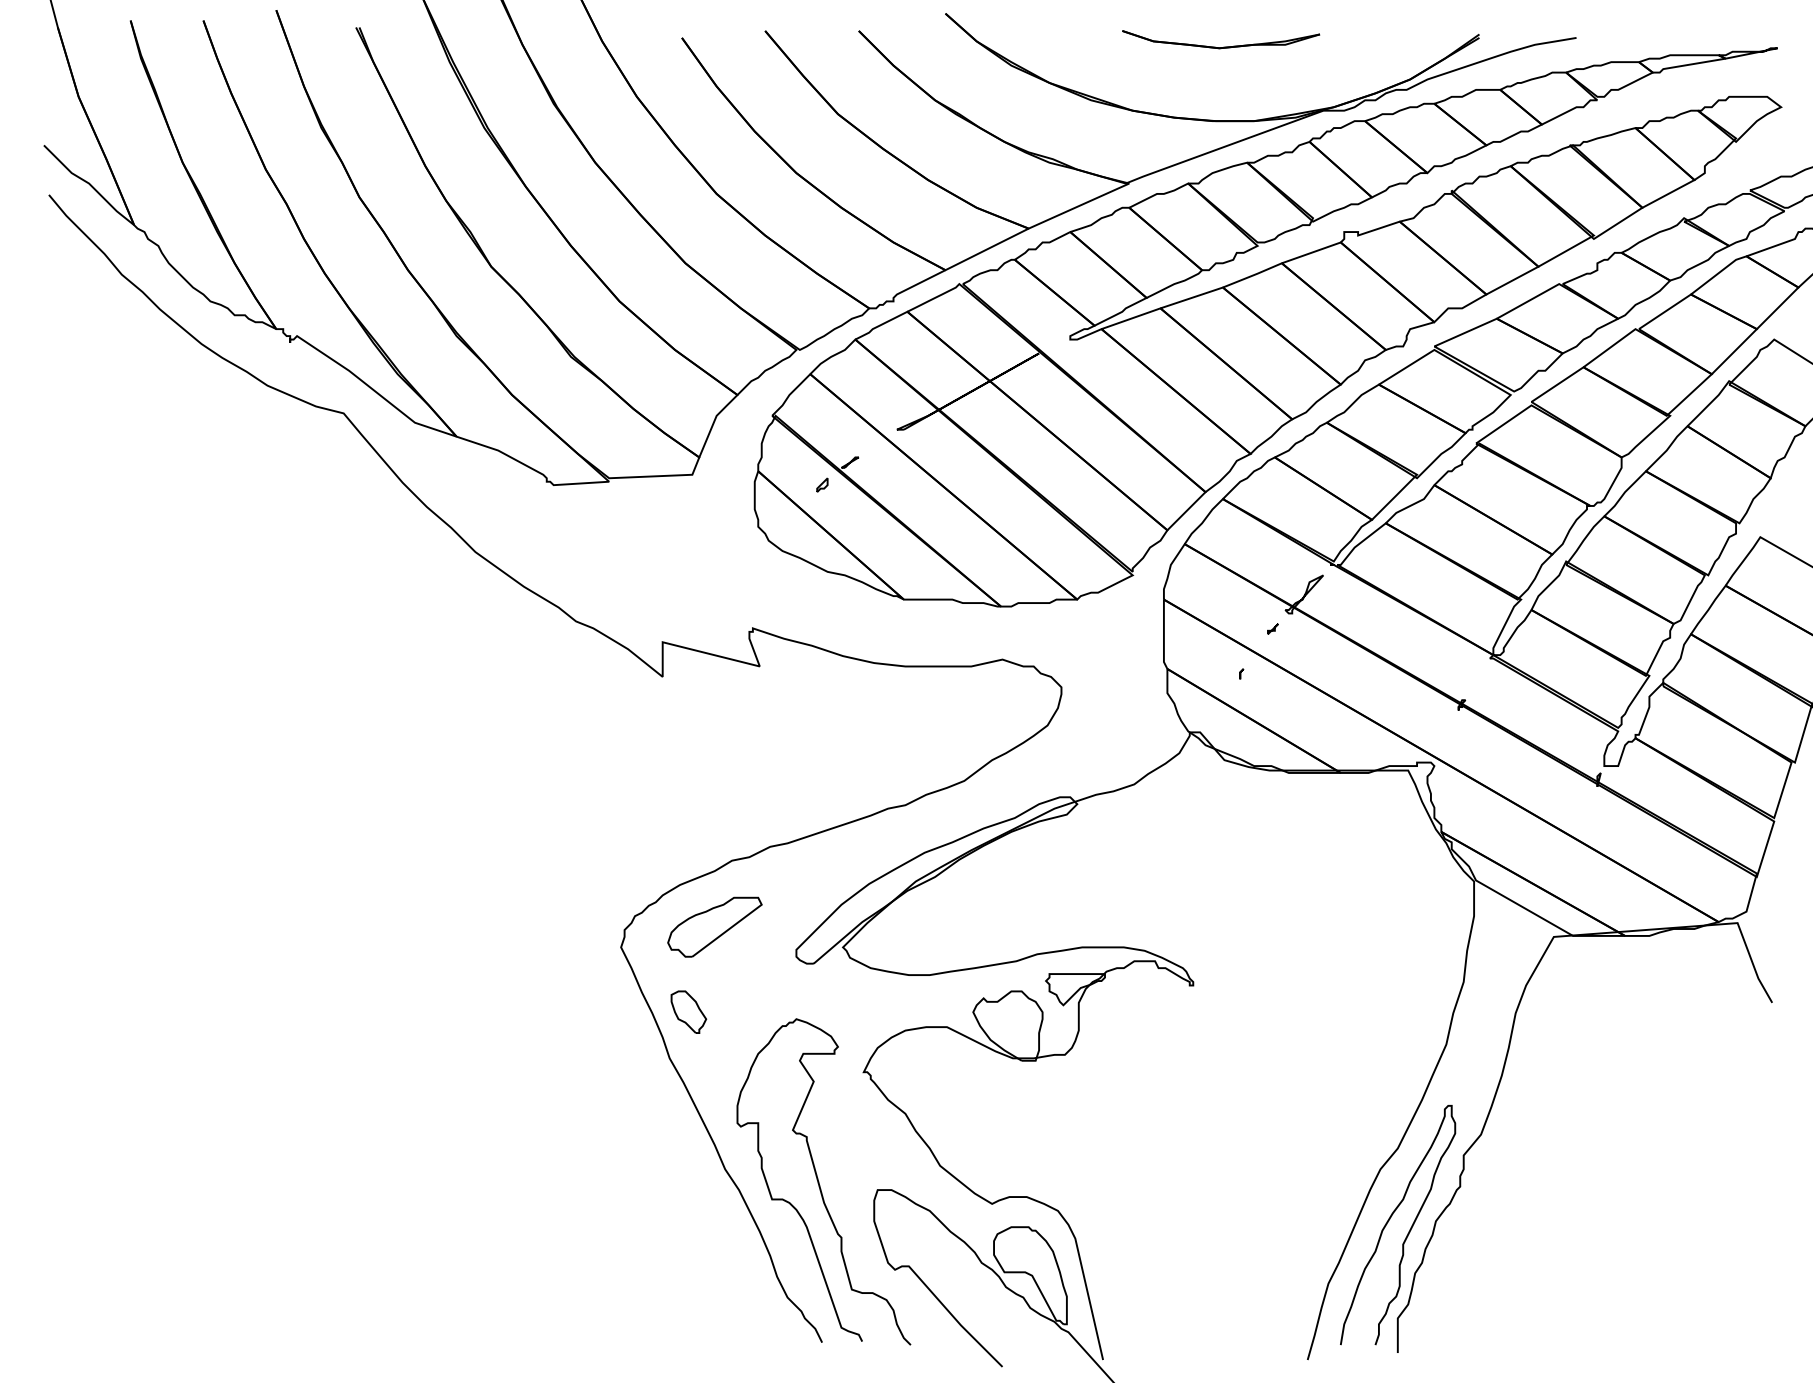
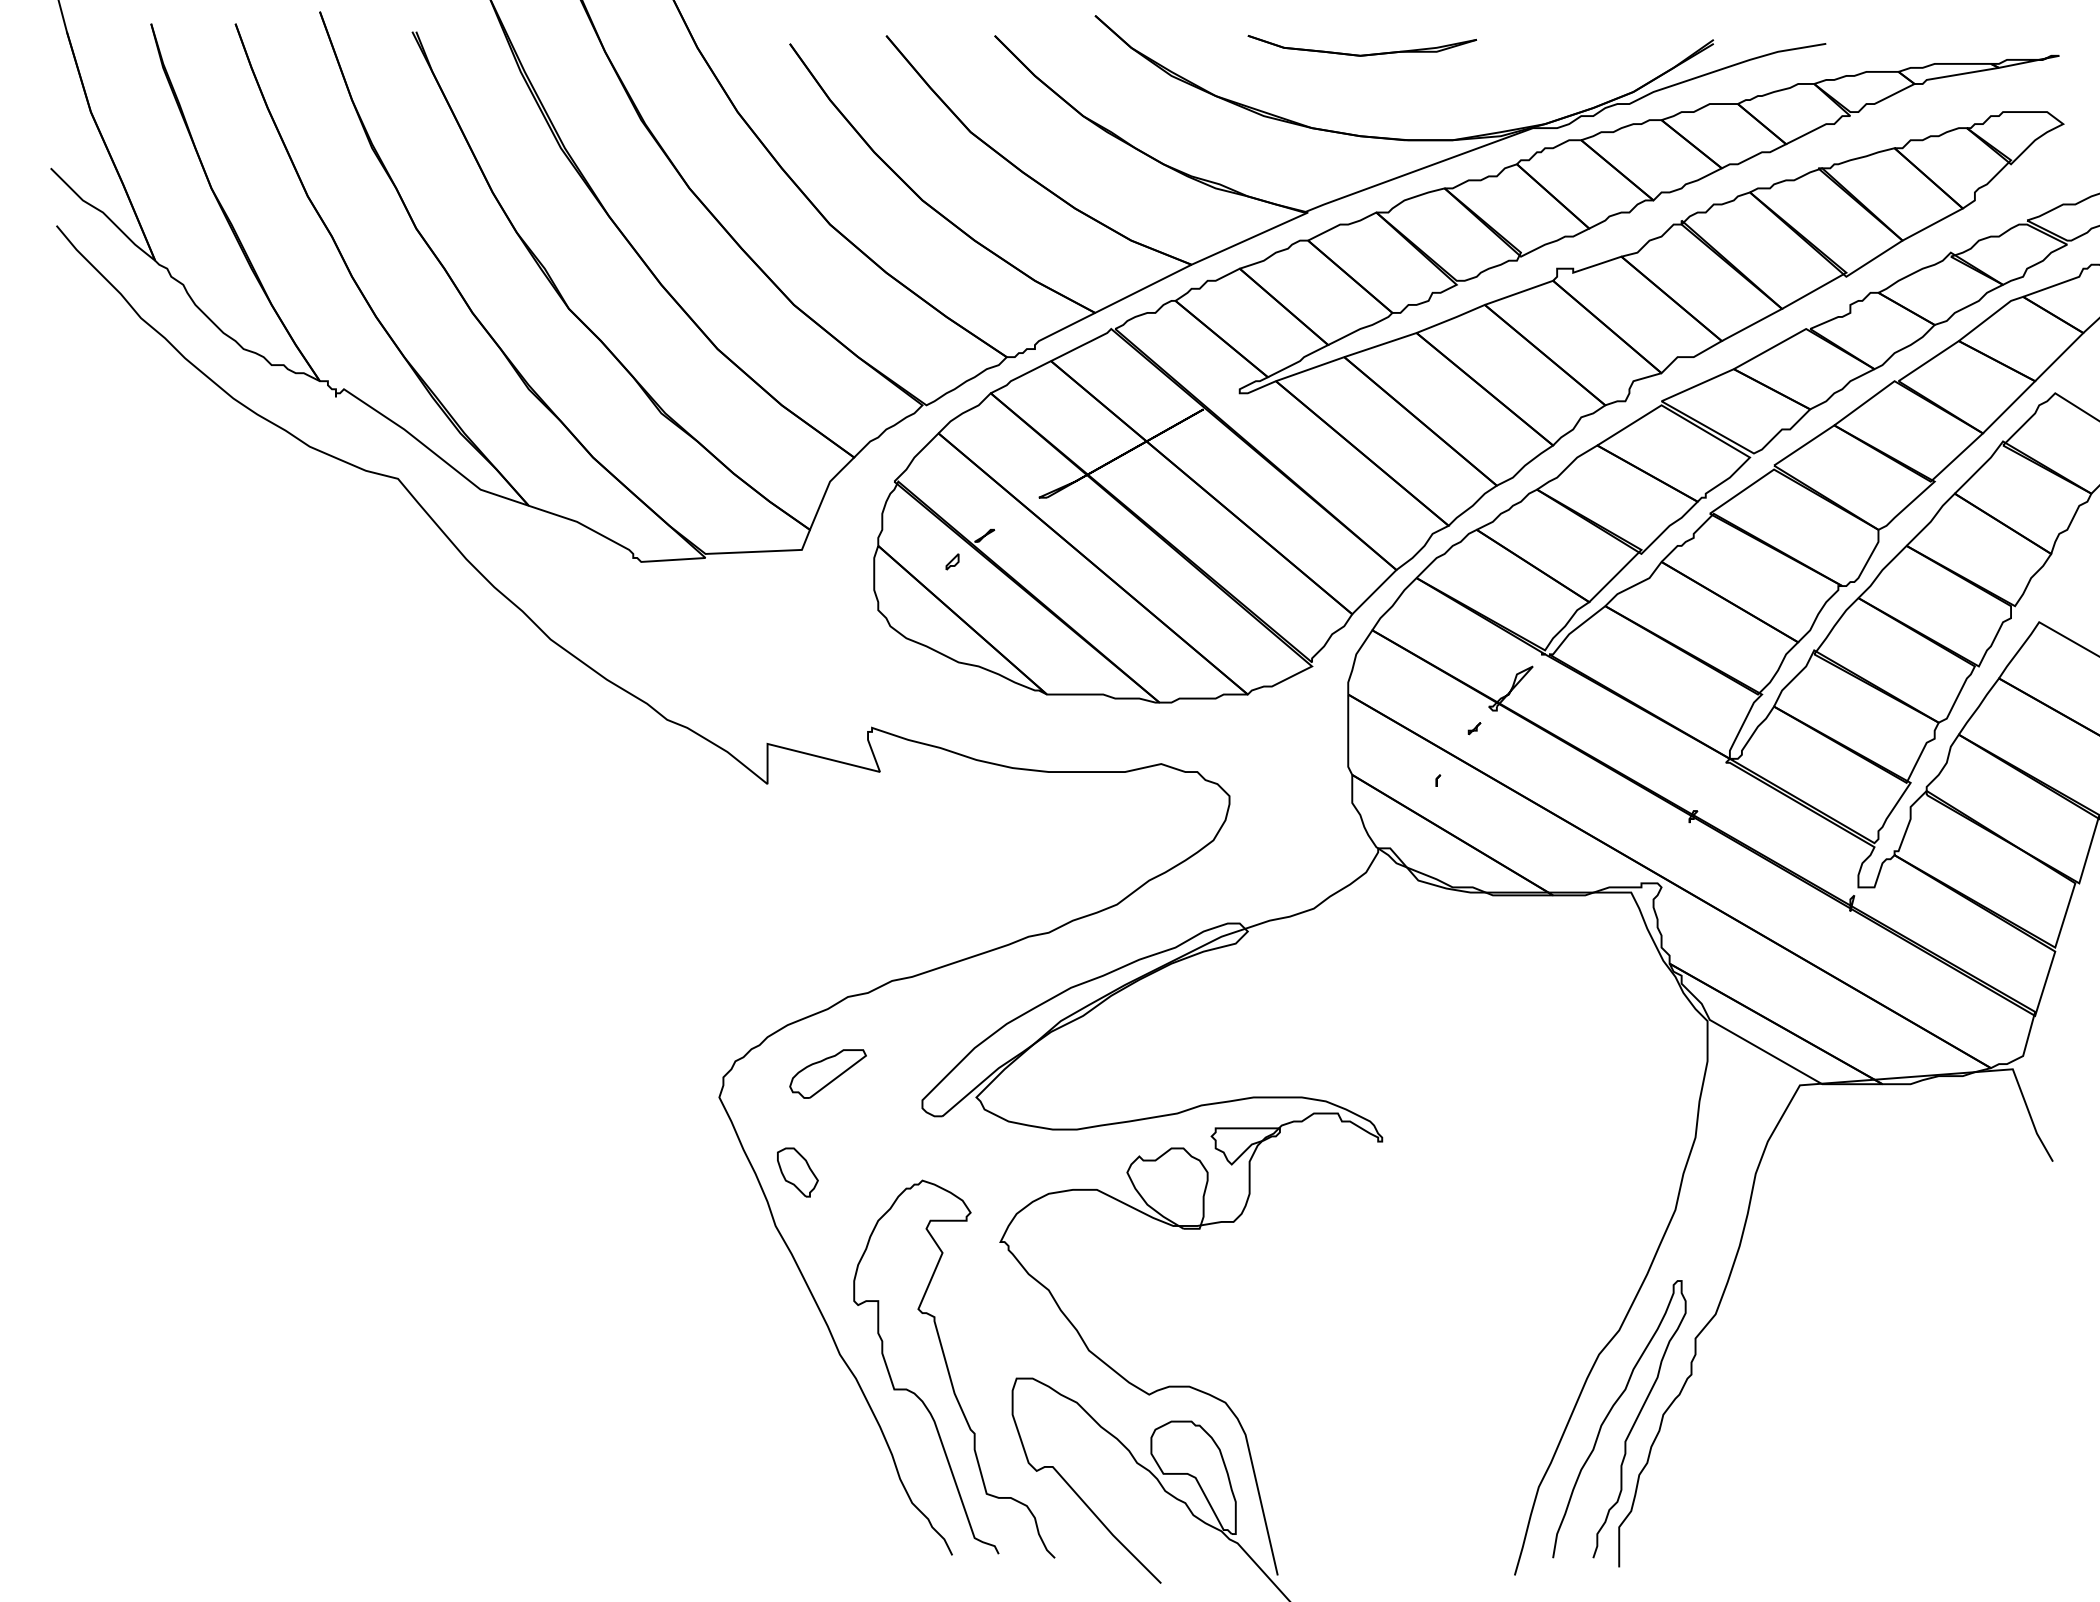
part: (1223, 46) -> (1365, 53), moved
part: (714, 926) -> (827, 1073), size x0.7

